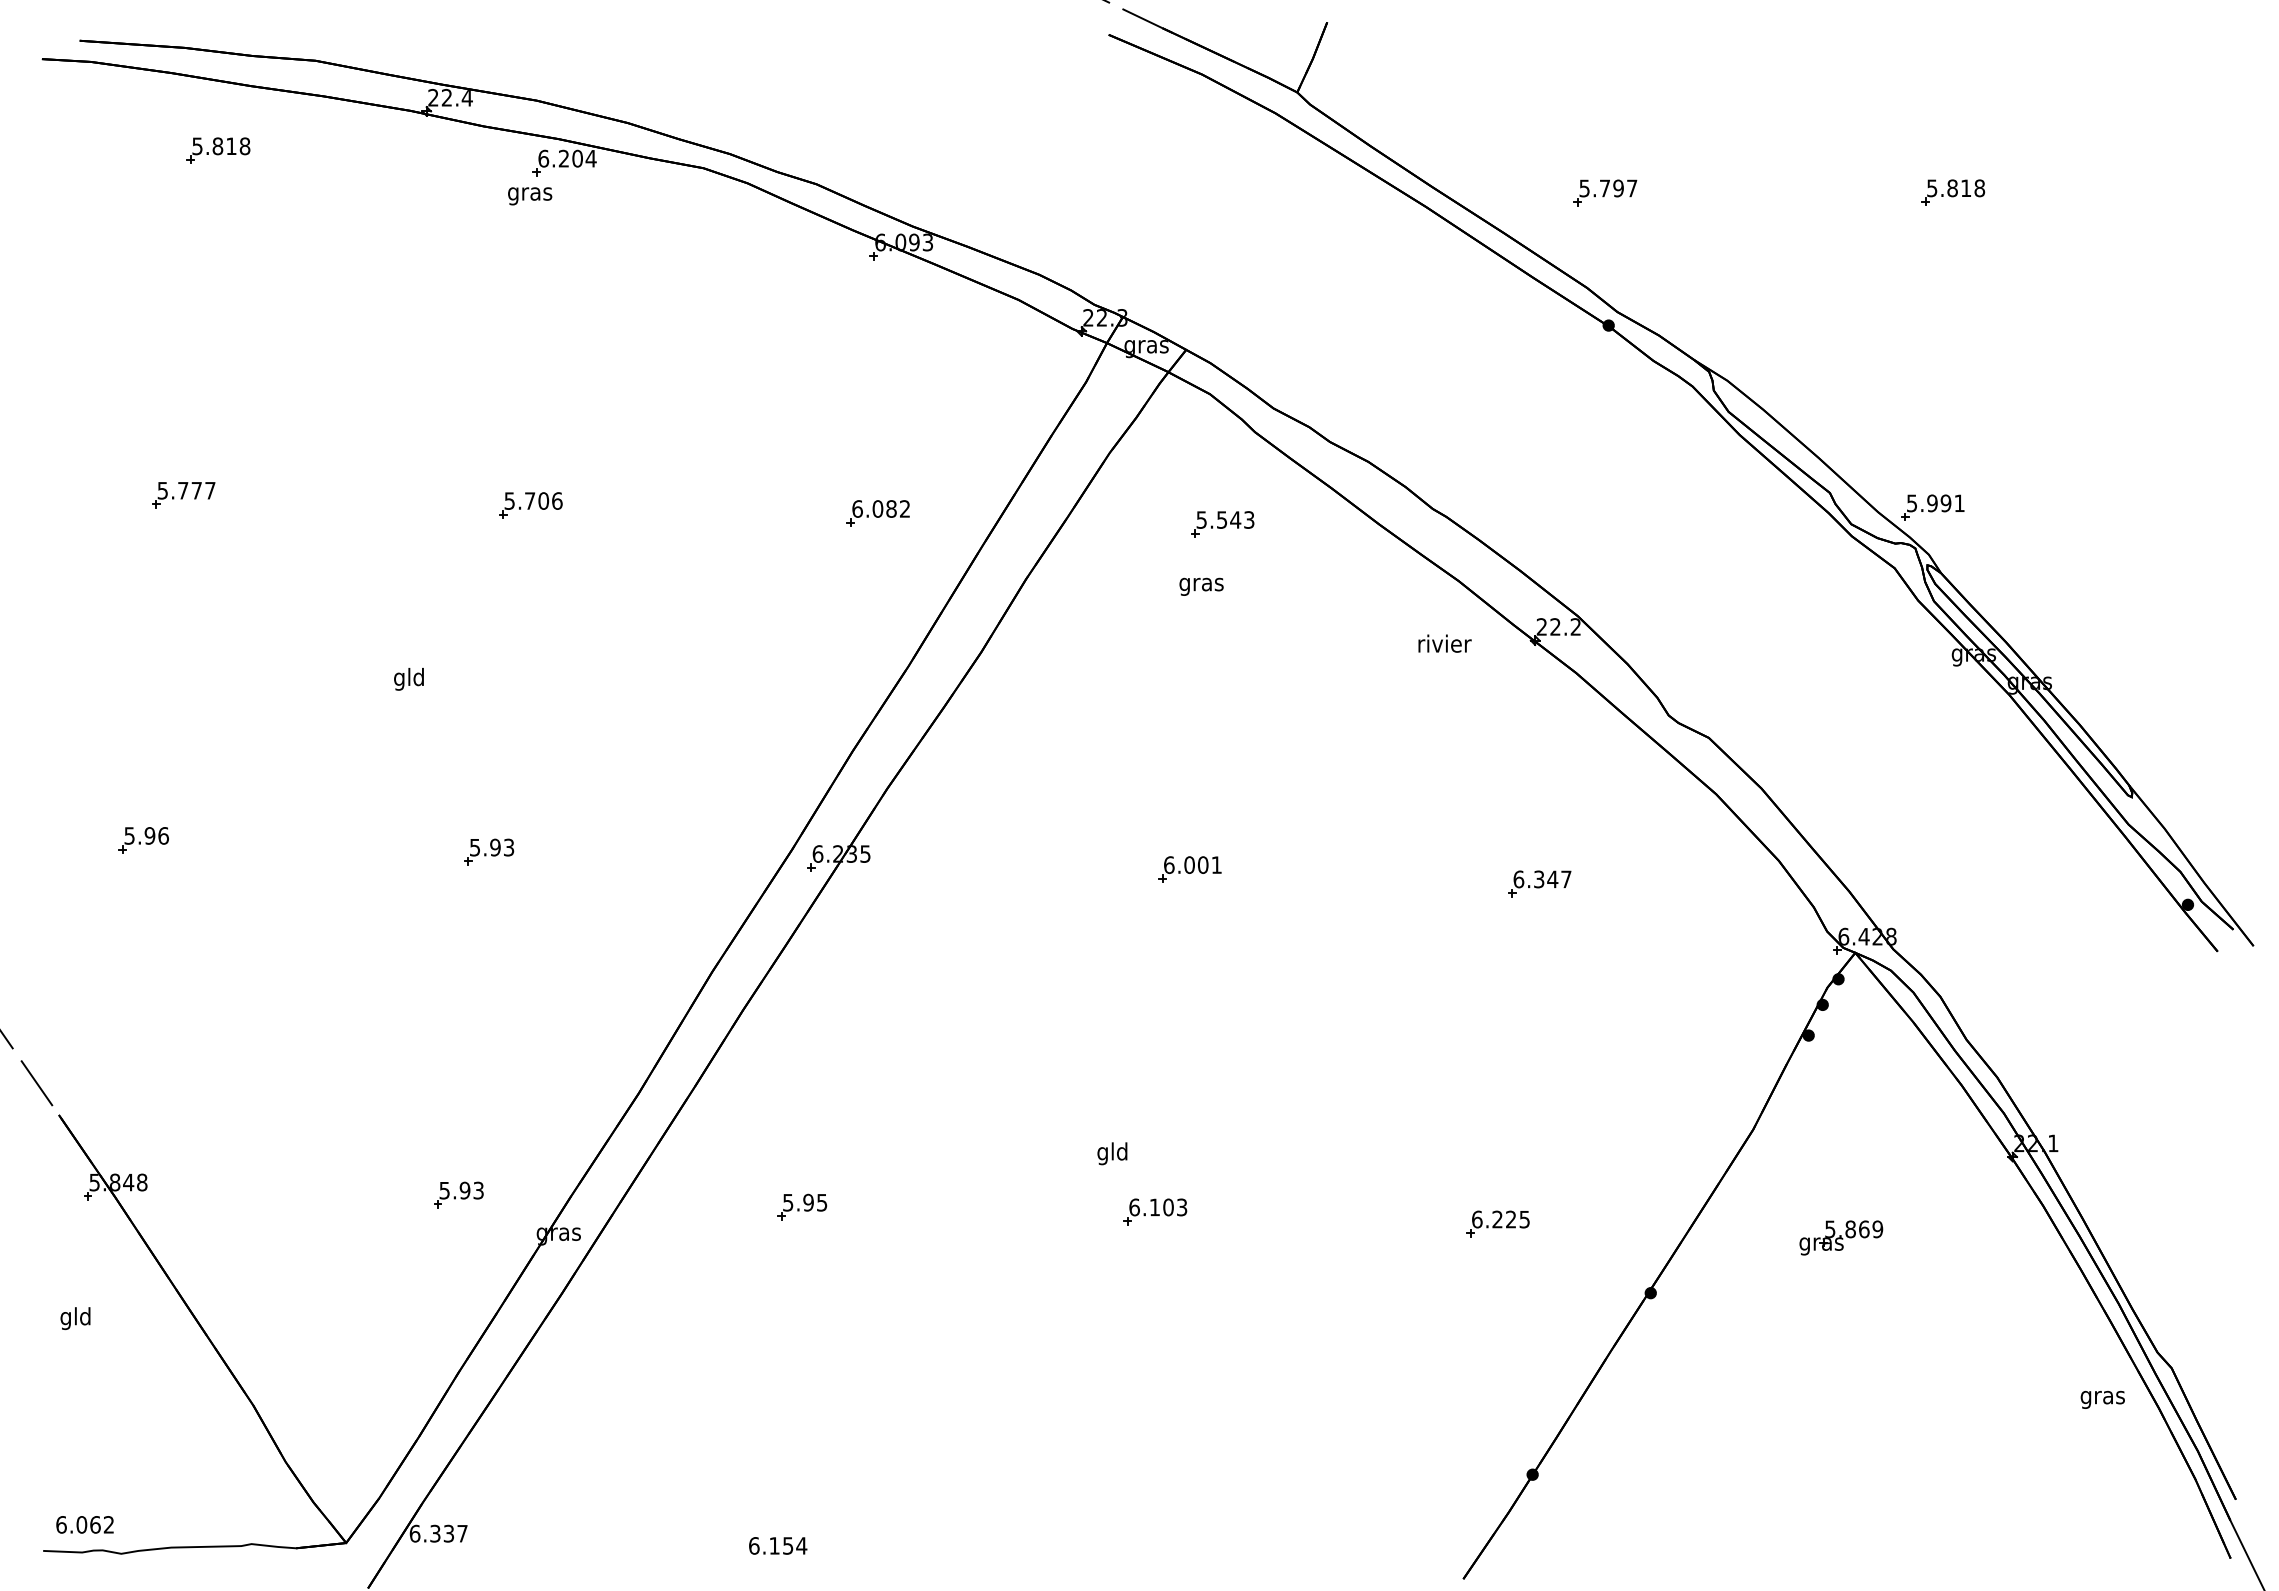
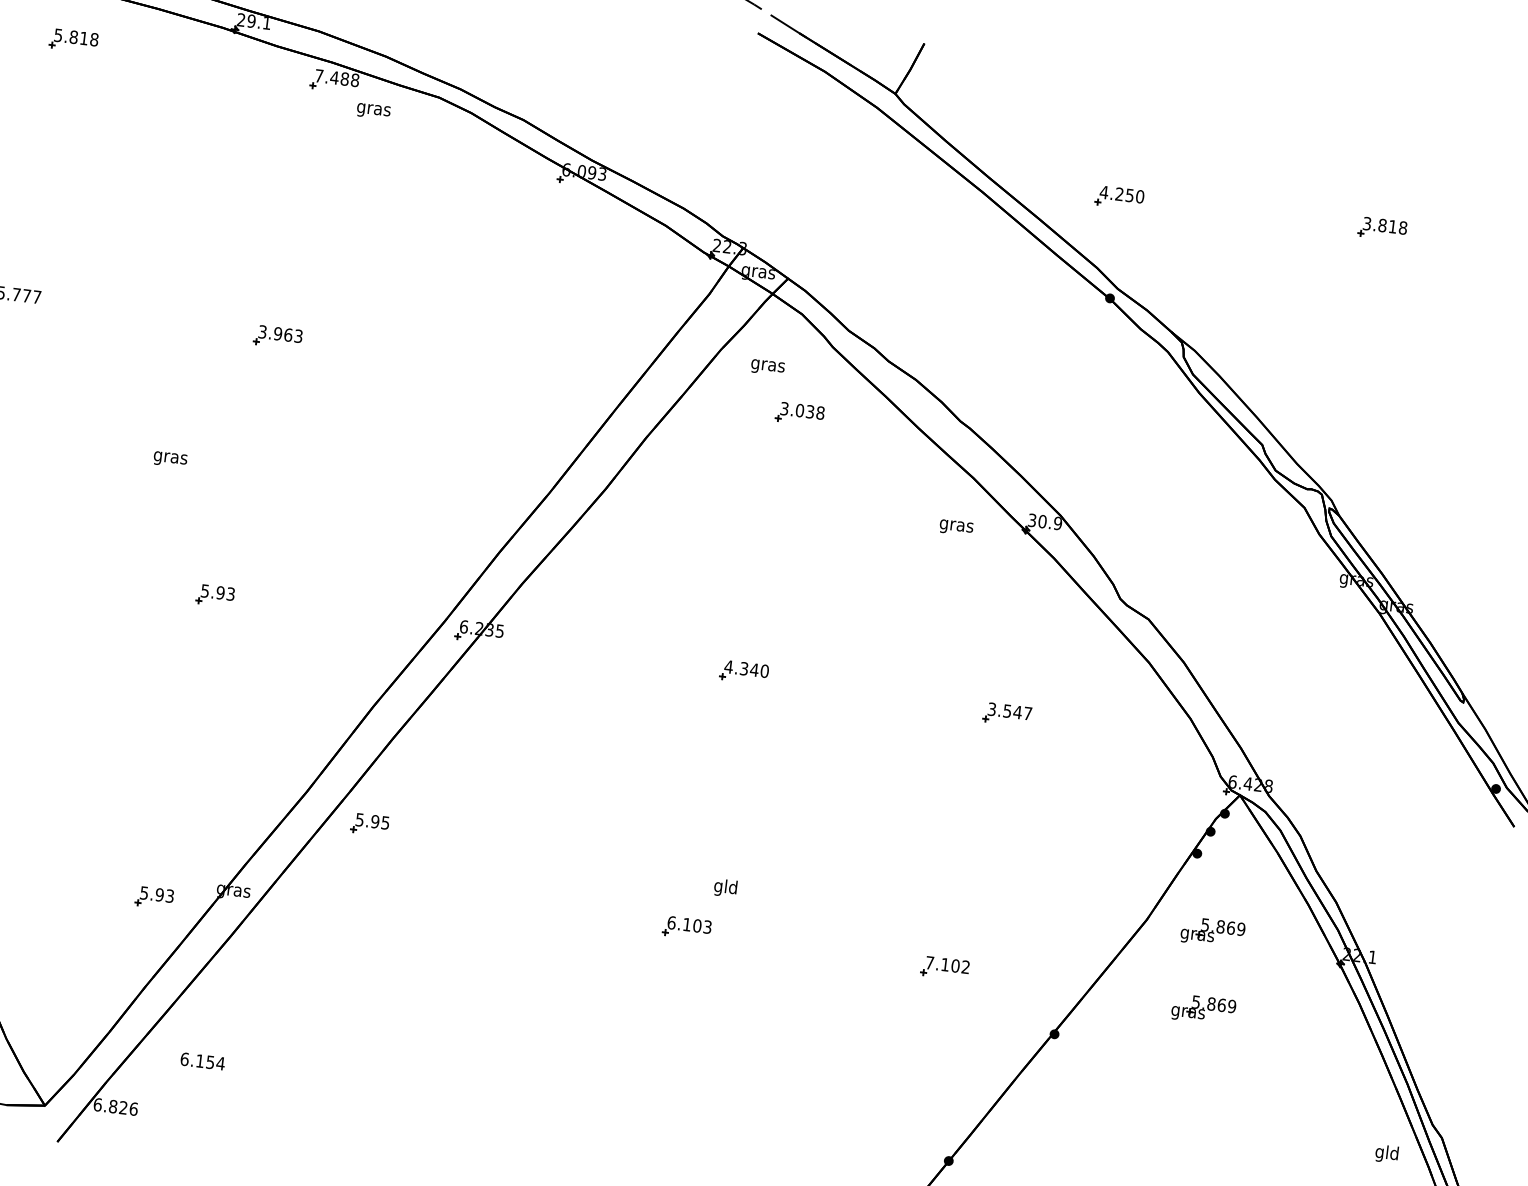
text: (456, 97) -> (258, 21), 22.4 -> 29.1
text: (567, 158) -> (337, 78), 6.204 -> 7.488
text: (1932, 187) -> (1367, 223), 5.818 -> 3.818
text: (1608, 188) -> (1122, 194), 5.797 -> 4.250
text: (530, 196) -> (373, 111), moved
text: (533, 500) -> (280, 333), 5.706 -> 3.963
part: (1932, 507) -> (1338, 465), removed
part: (877, 513) -> (539, 374), removed
text: (1225, 519) -> (802, 410), 5.543 -> 3.038
text: (1201, 586) -> (767, 367), moved
text: (1558, 626) -> (1044, 521), 22.2 -> 30.9
text: (1444, 645) -> (956, 525), rivier -> gras
text: (409, 678) -> (170, 457), gld -> gras
text: (1192, 864) -> (746, 668), 6.001 -> 4.340
text: (1528, 879) -> (999, 710), 6.347 -> 3.547
part: (1841, 1135) -> (1213, 932), added
text: (1112, 1153) -> (725, 887), moved
part: (458, 1194) -> (154, 897), moved
part: (802, 1206) -> (370, 824), moved
text: (1500, 1219) -> (947, 965), 6.225 -> 7.102
text: (2102, 1397) -> (1386, 1154), gras -> gld
text: (448, 1533) -> (123, 1107), 6.337 -> 6.826
text: (778, 1545) -> (203, 1061), moved

